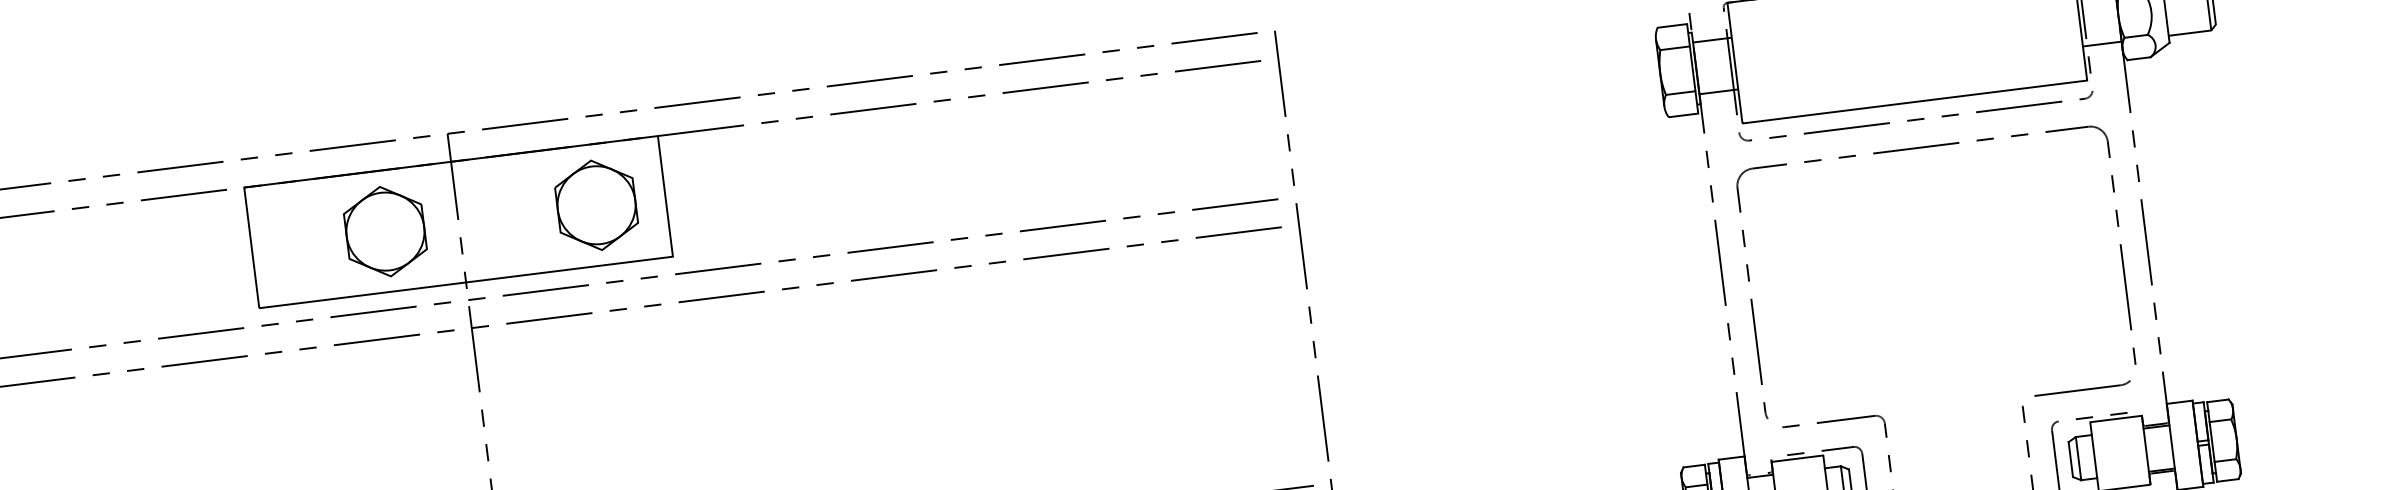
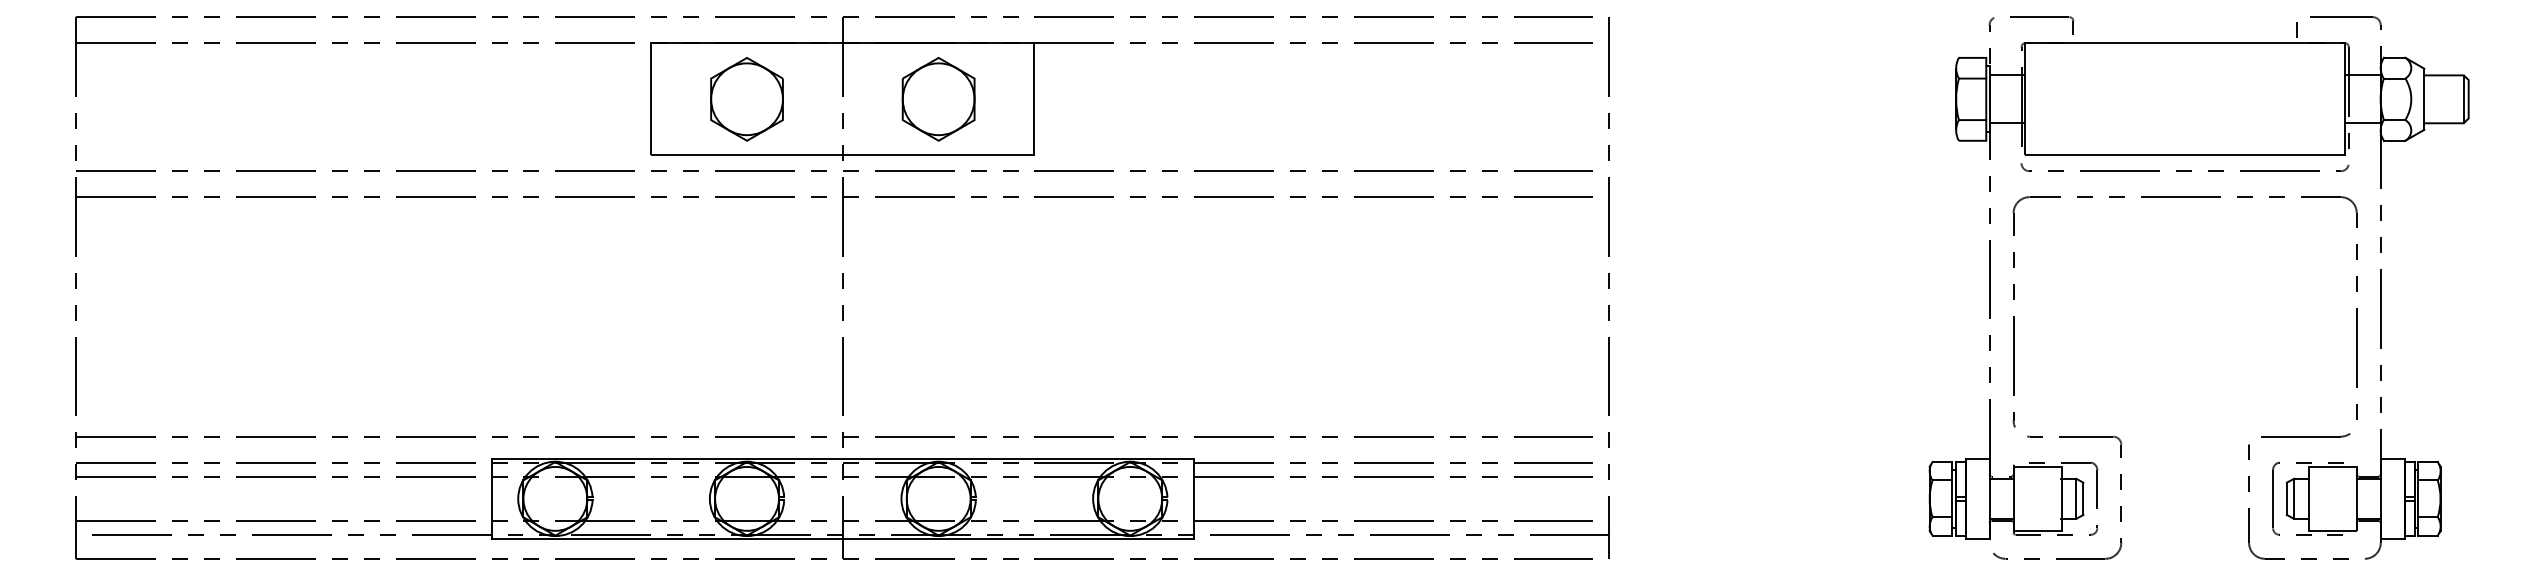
part: (596, 205) -> (938, 99), moved
part: (384, 231) -> (746, 99), moved

